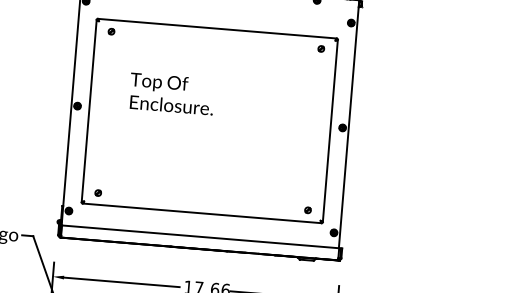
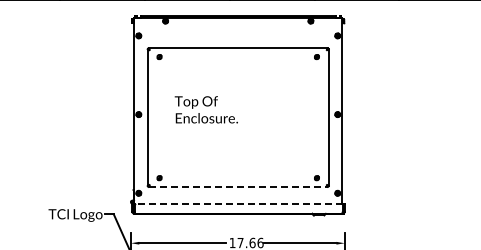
text: (170, 93) -> (205, 109), moved
line: (202, 212) -> (238, 186), solid -> dashed
line: (200, 236) -> (238, 204), solid -> dashed

